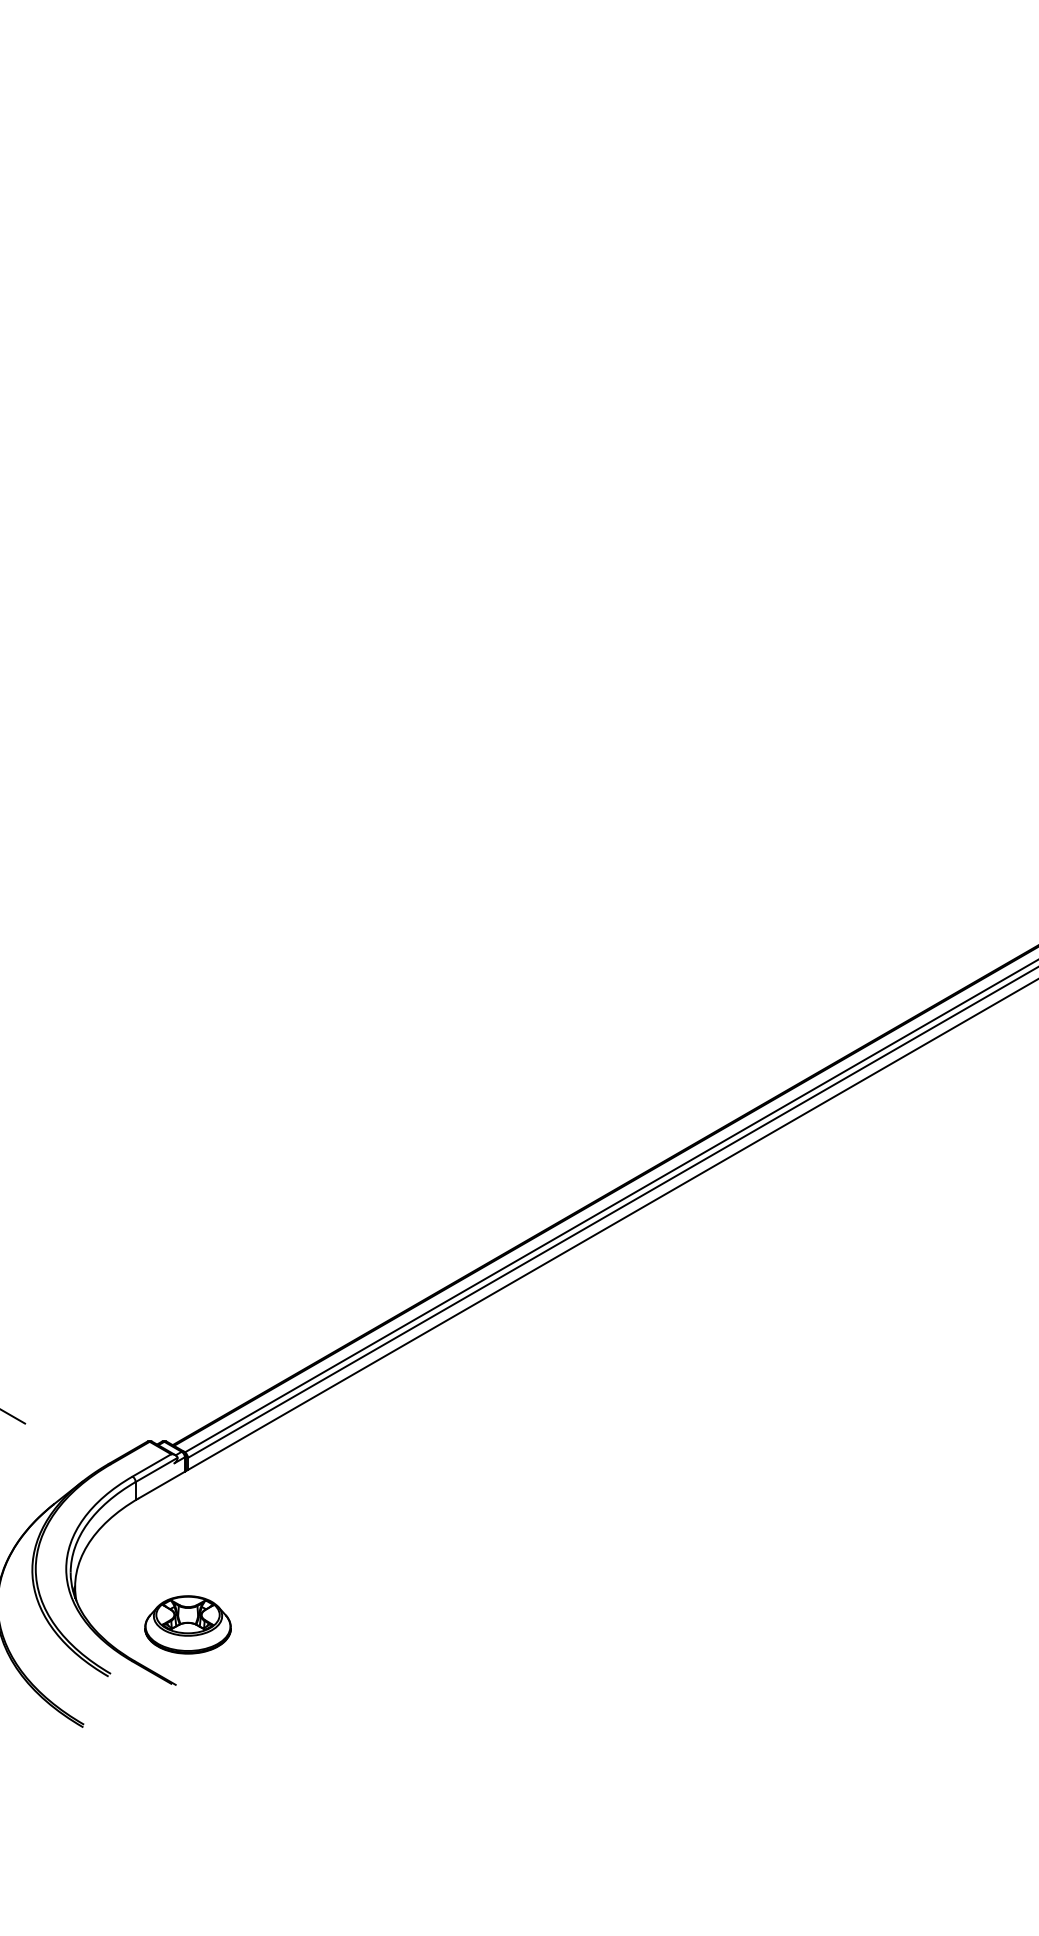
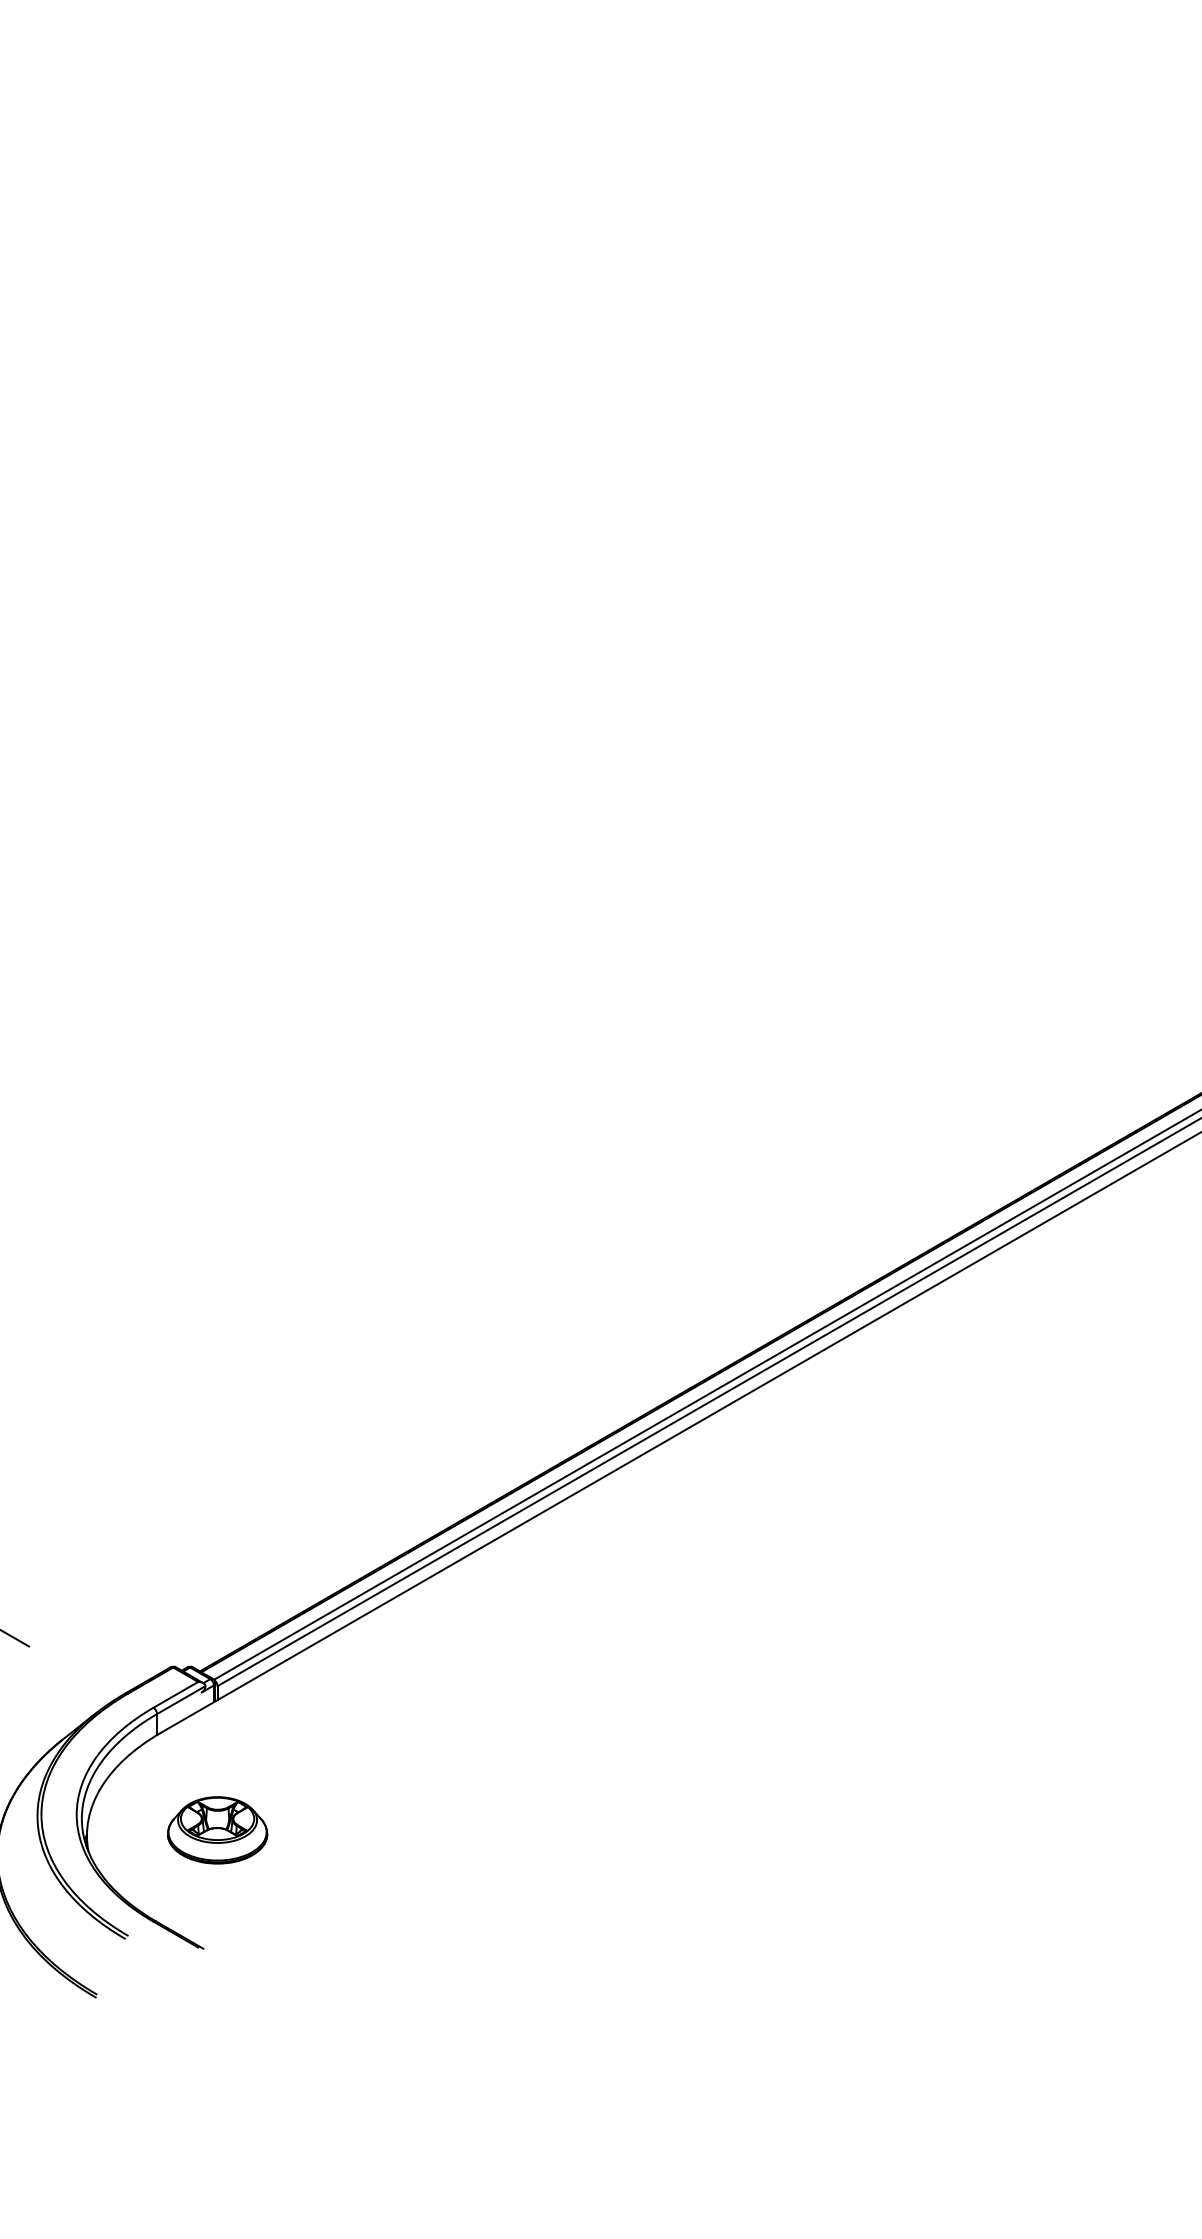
part: (187, 1625) -> (217, 1830), moved

